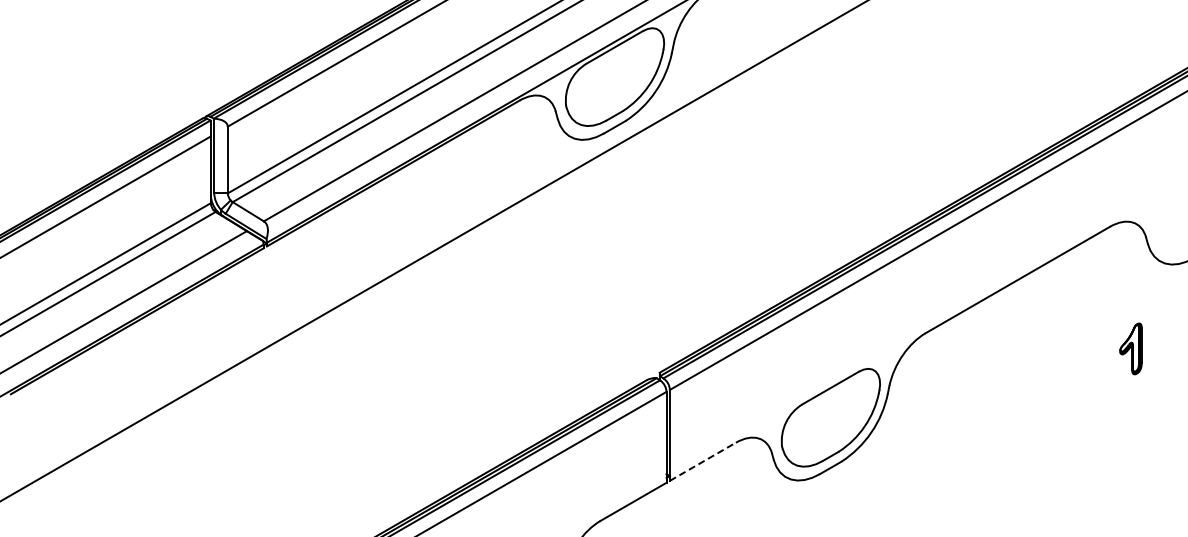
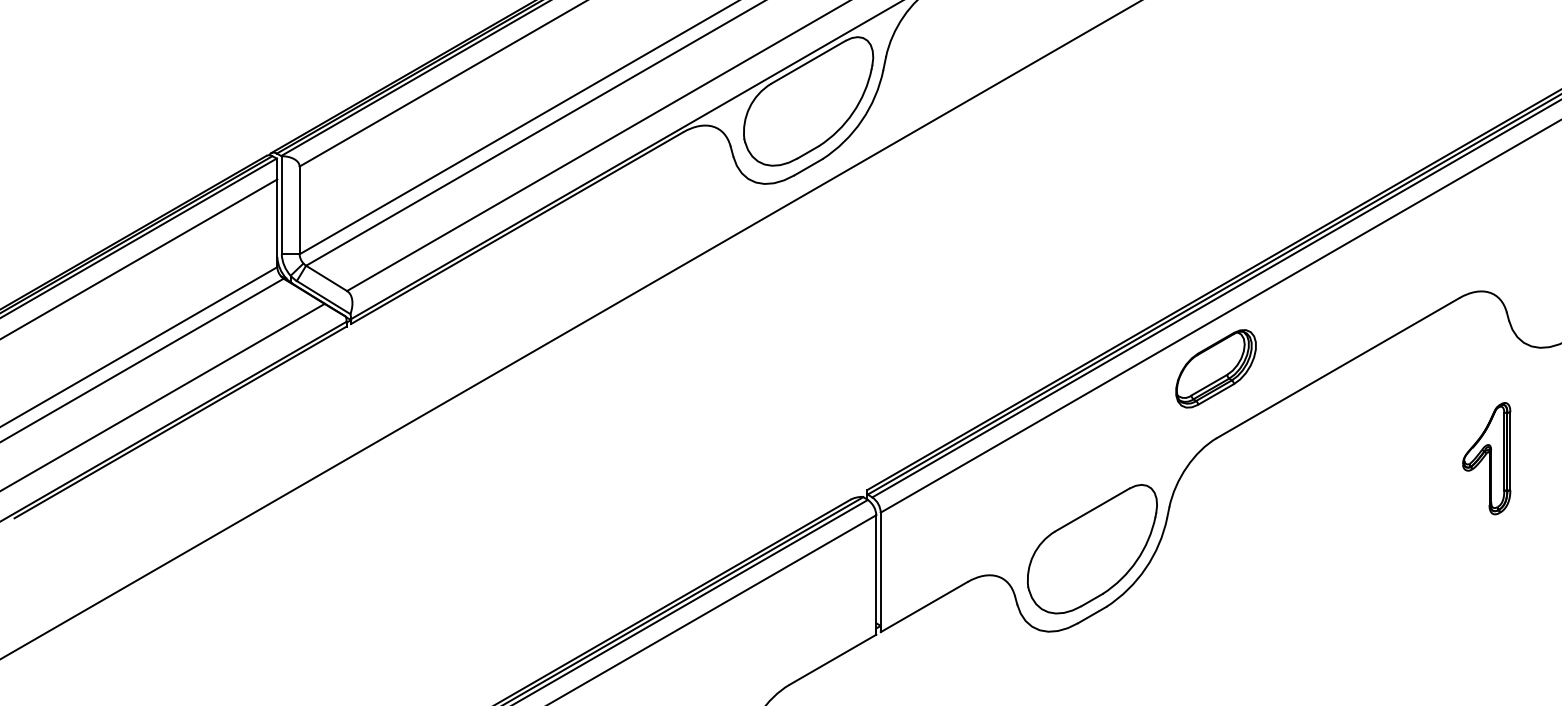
part: (924, 280) -> (1215, 368), added
part: (1130, 348) -> (1486, 458), size x1.67
line: (703, 461) -> (924, 606), dashed -> solid

